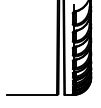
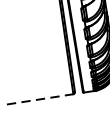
line: (32, 95) -> (41, 99), solid -> dashed

